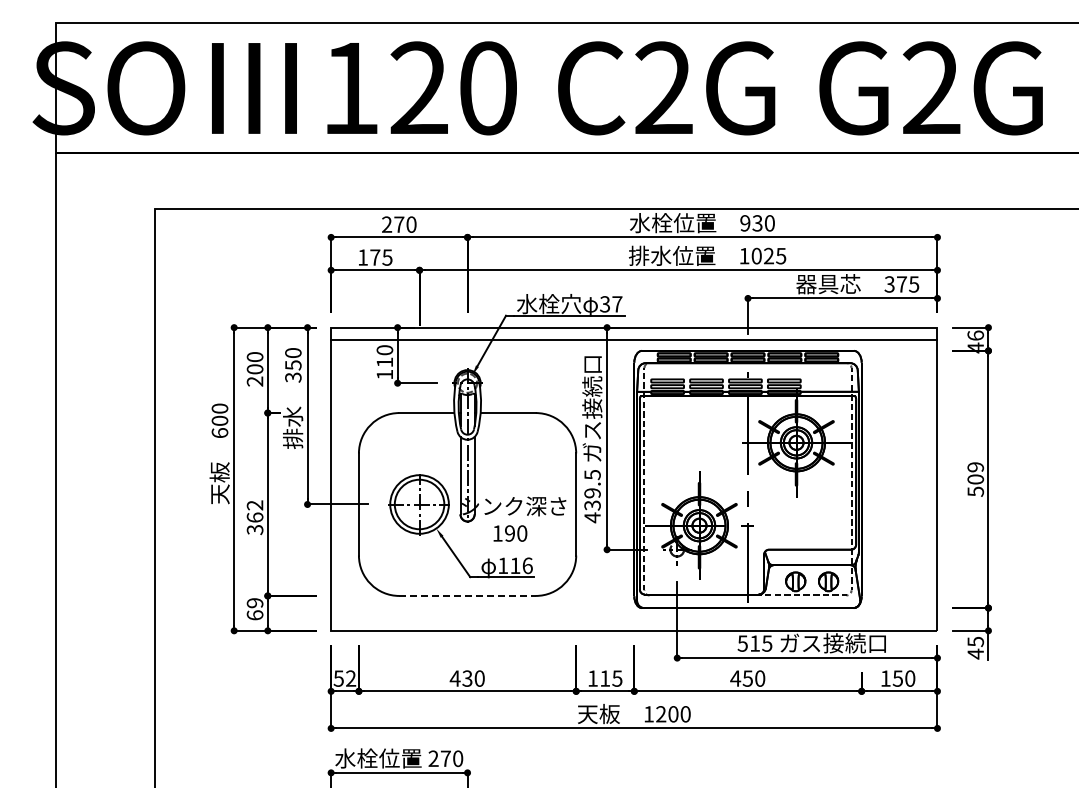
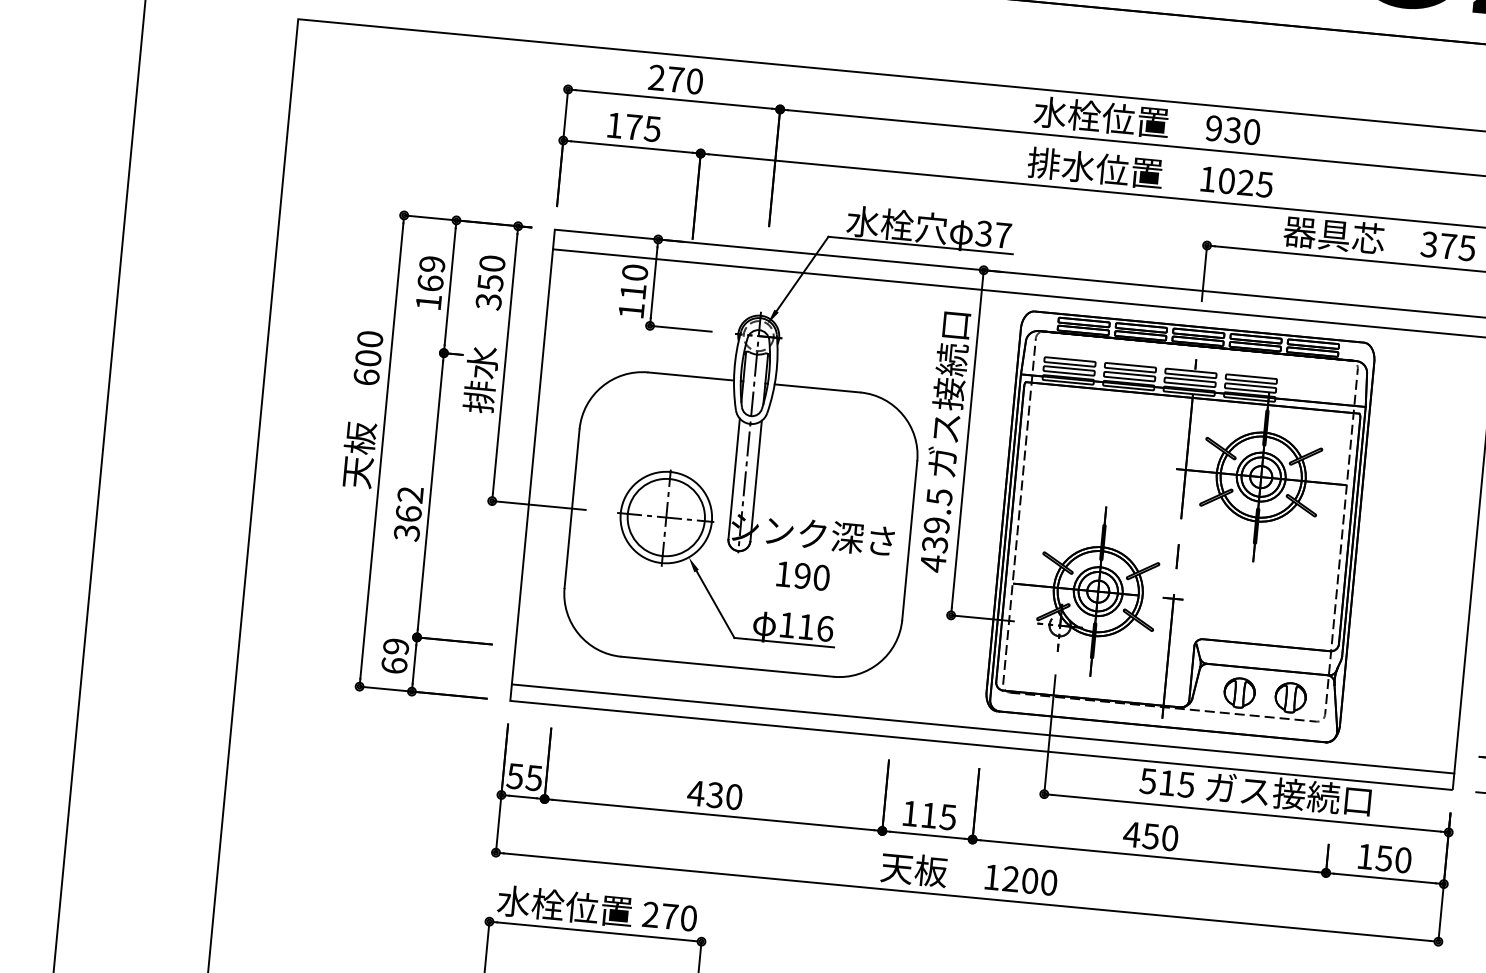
text: (254, 369) -> (429, 283), 200 -> 169
line: (468, 595) -> (728, 666), dashed -> solid
line: (634, 620) -> (983, 729), added
text: (350, 678) -> (533, 777), 52 -> 55

